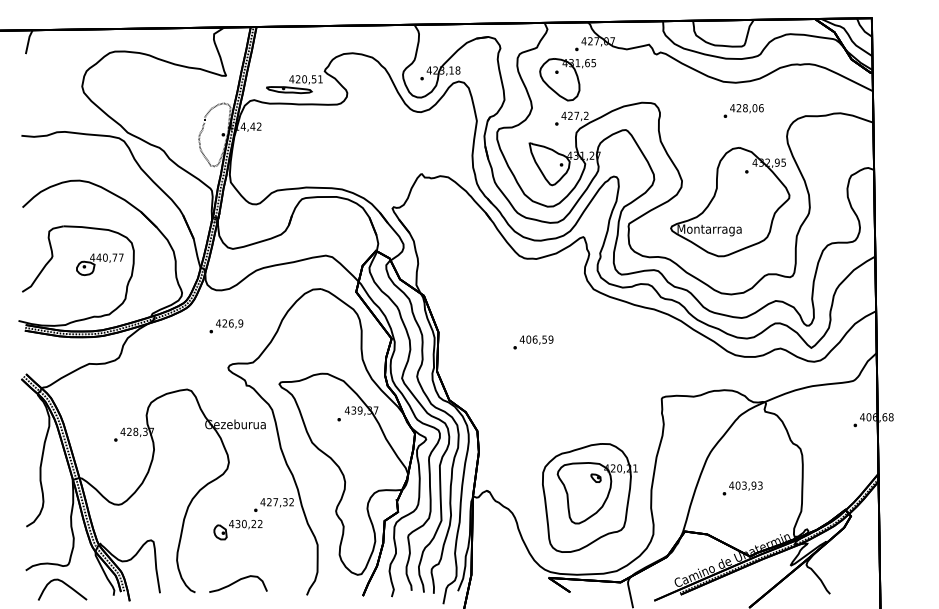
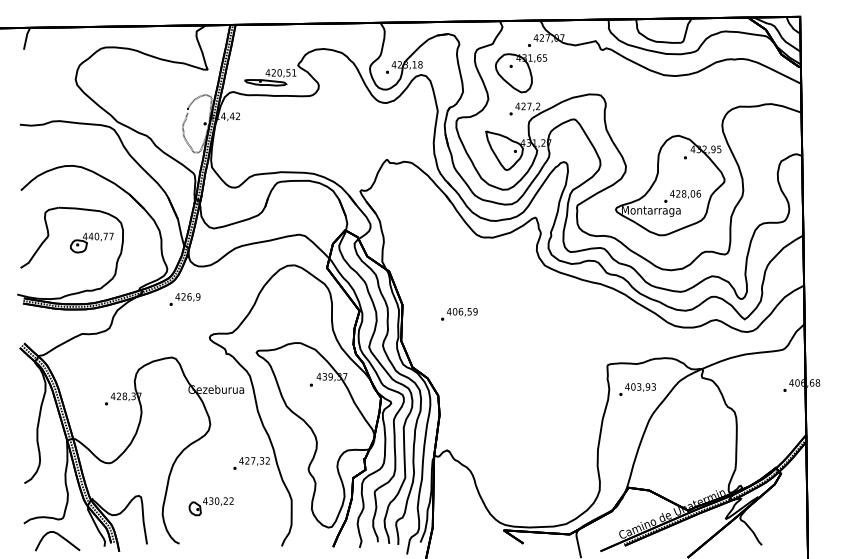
text: (743, 110) -> (682, 196), moved
text: (226, 326) -> (185, 299), moved
text: (533, 342) -> (459, 314), moved
text: (742, 488) -> (637, 389), moved
part: (589, 497) -> (541, 456), removed
part: (237, 529) -> (210, 506), moved
curve: (237, 582) -> (218, 534), removed

